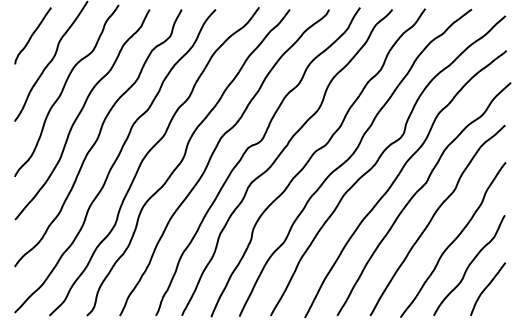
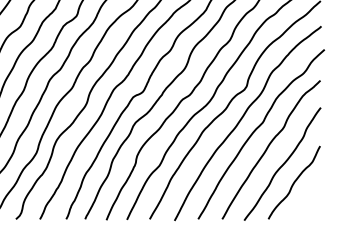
curve: (487, 287) -> (307, 198), removed

